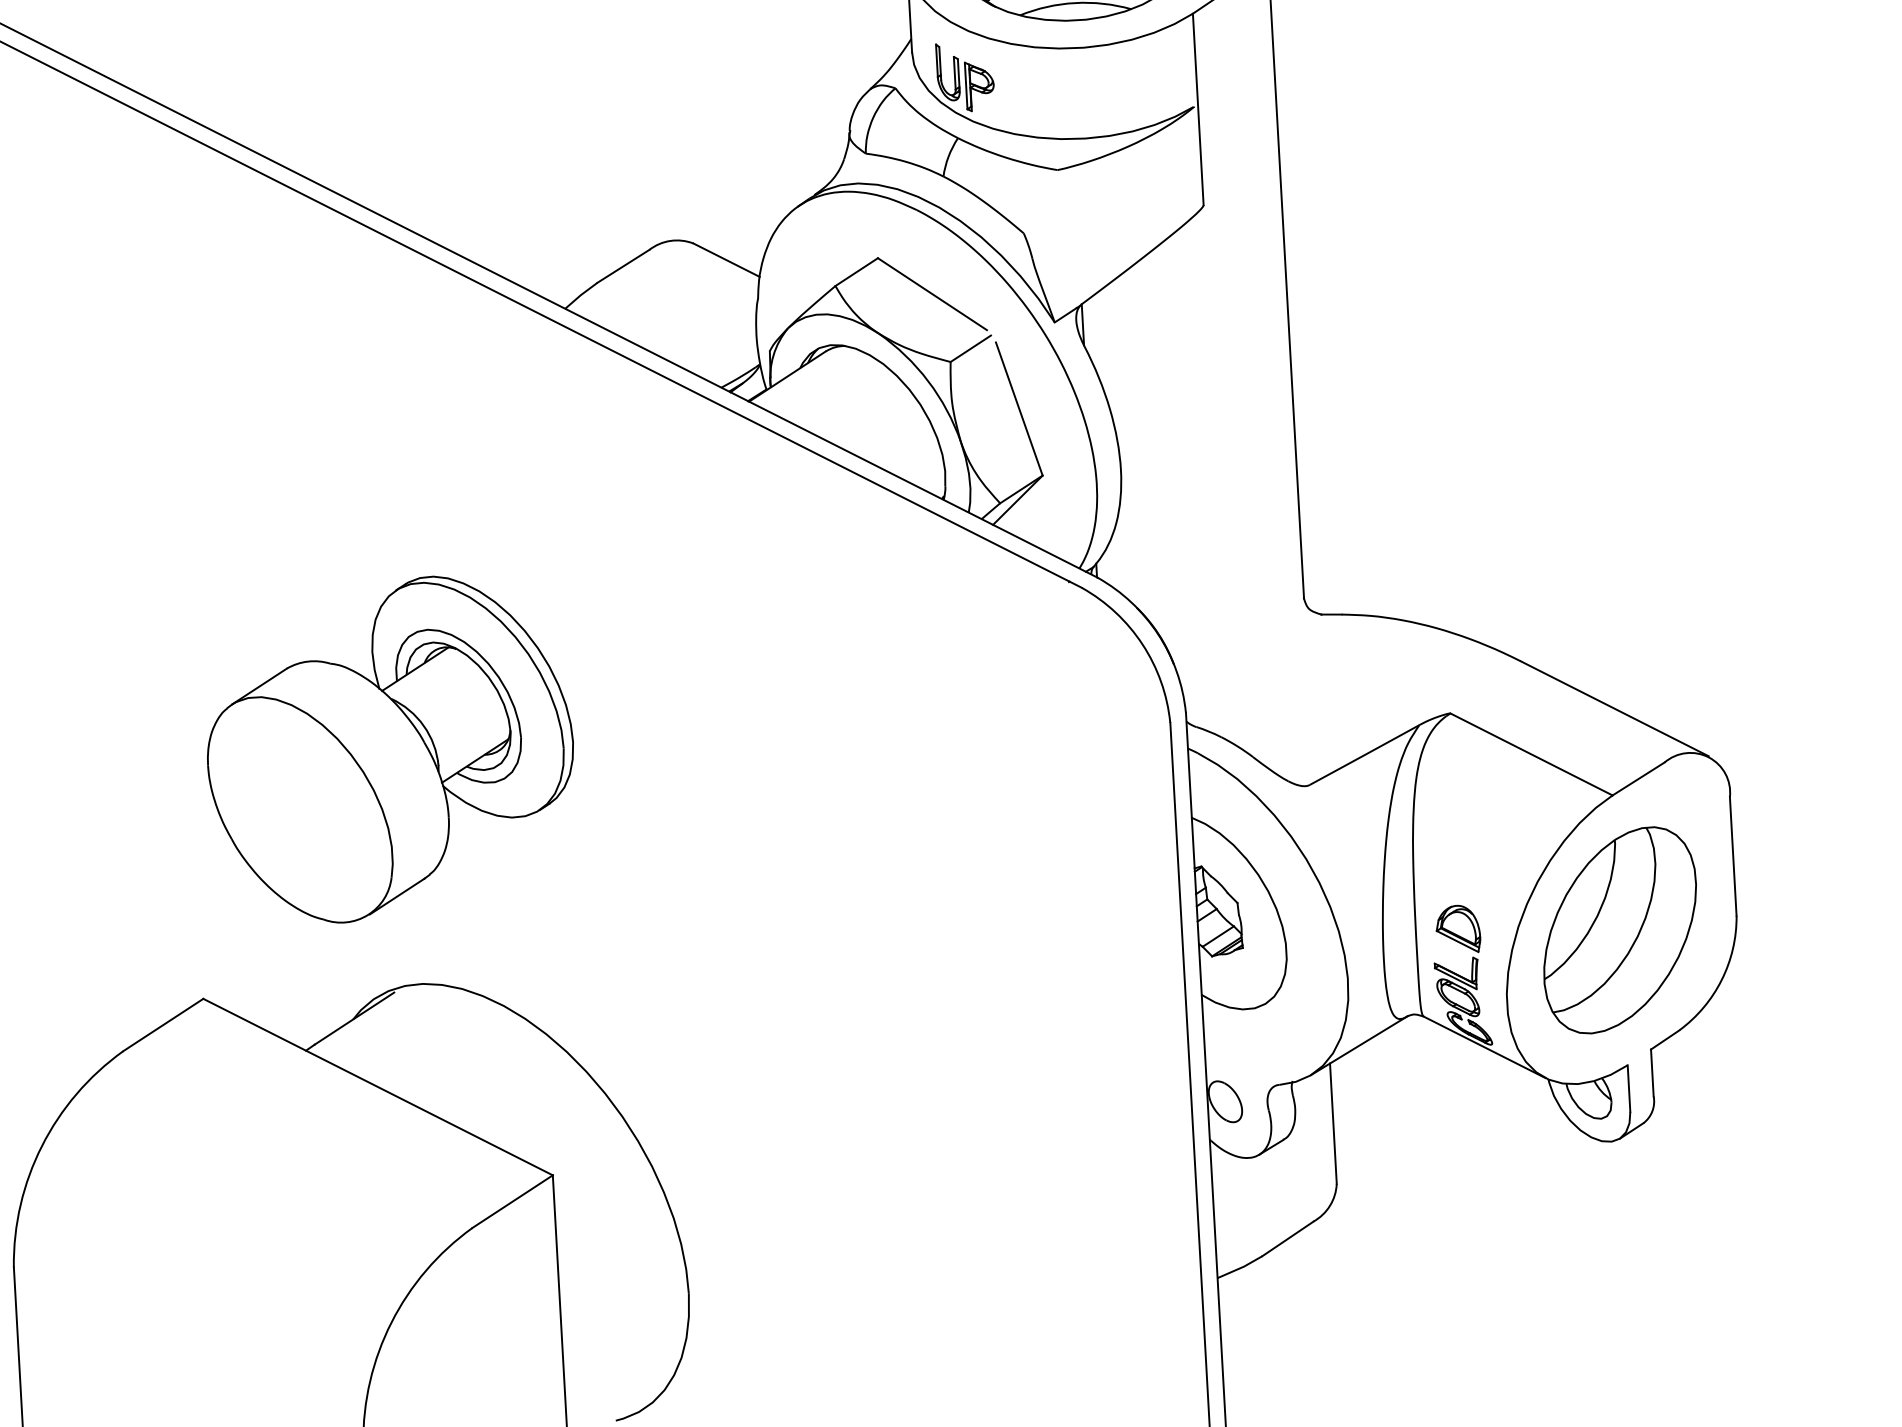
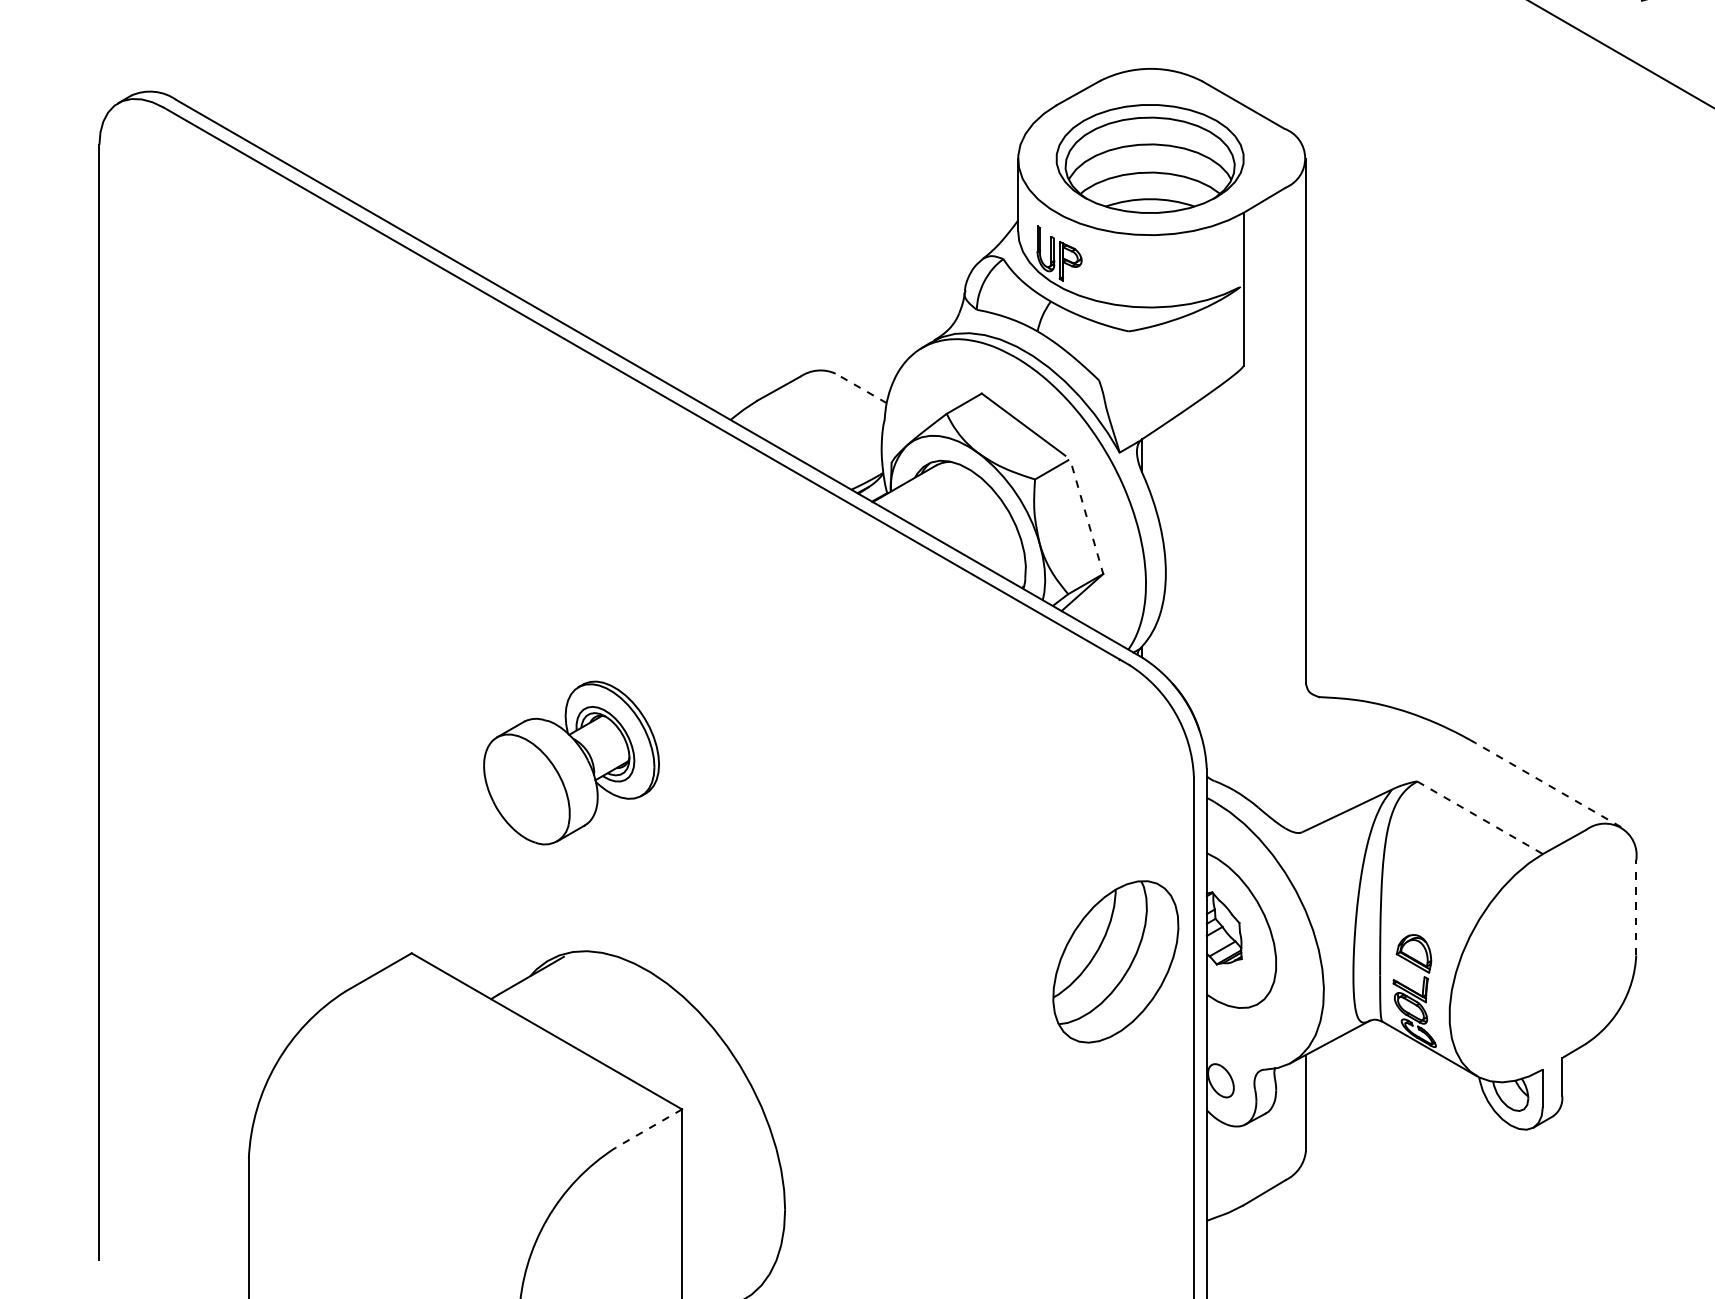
line: (726, 260) -> (861, 388), solid -> dashed
line: (1019, 409) -> (1087, 520), solid -> dashed
line: (1614, 709) -> (1548, 785), solid -> dashed
part: (390, 748) -> (571, 762), size x0.6
line: (1532, 755) -> (1480, 818), solid -> dashed
line: (1733, 855) -> (1636, 907), solid -> dashed
part: (1619, 929) -> (1115, 961), moved
line: (512, 1201) -> (648, 1128), solid -> dashed

